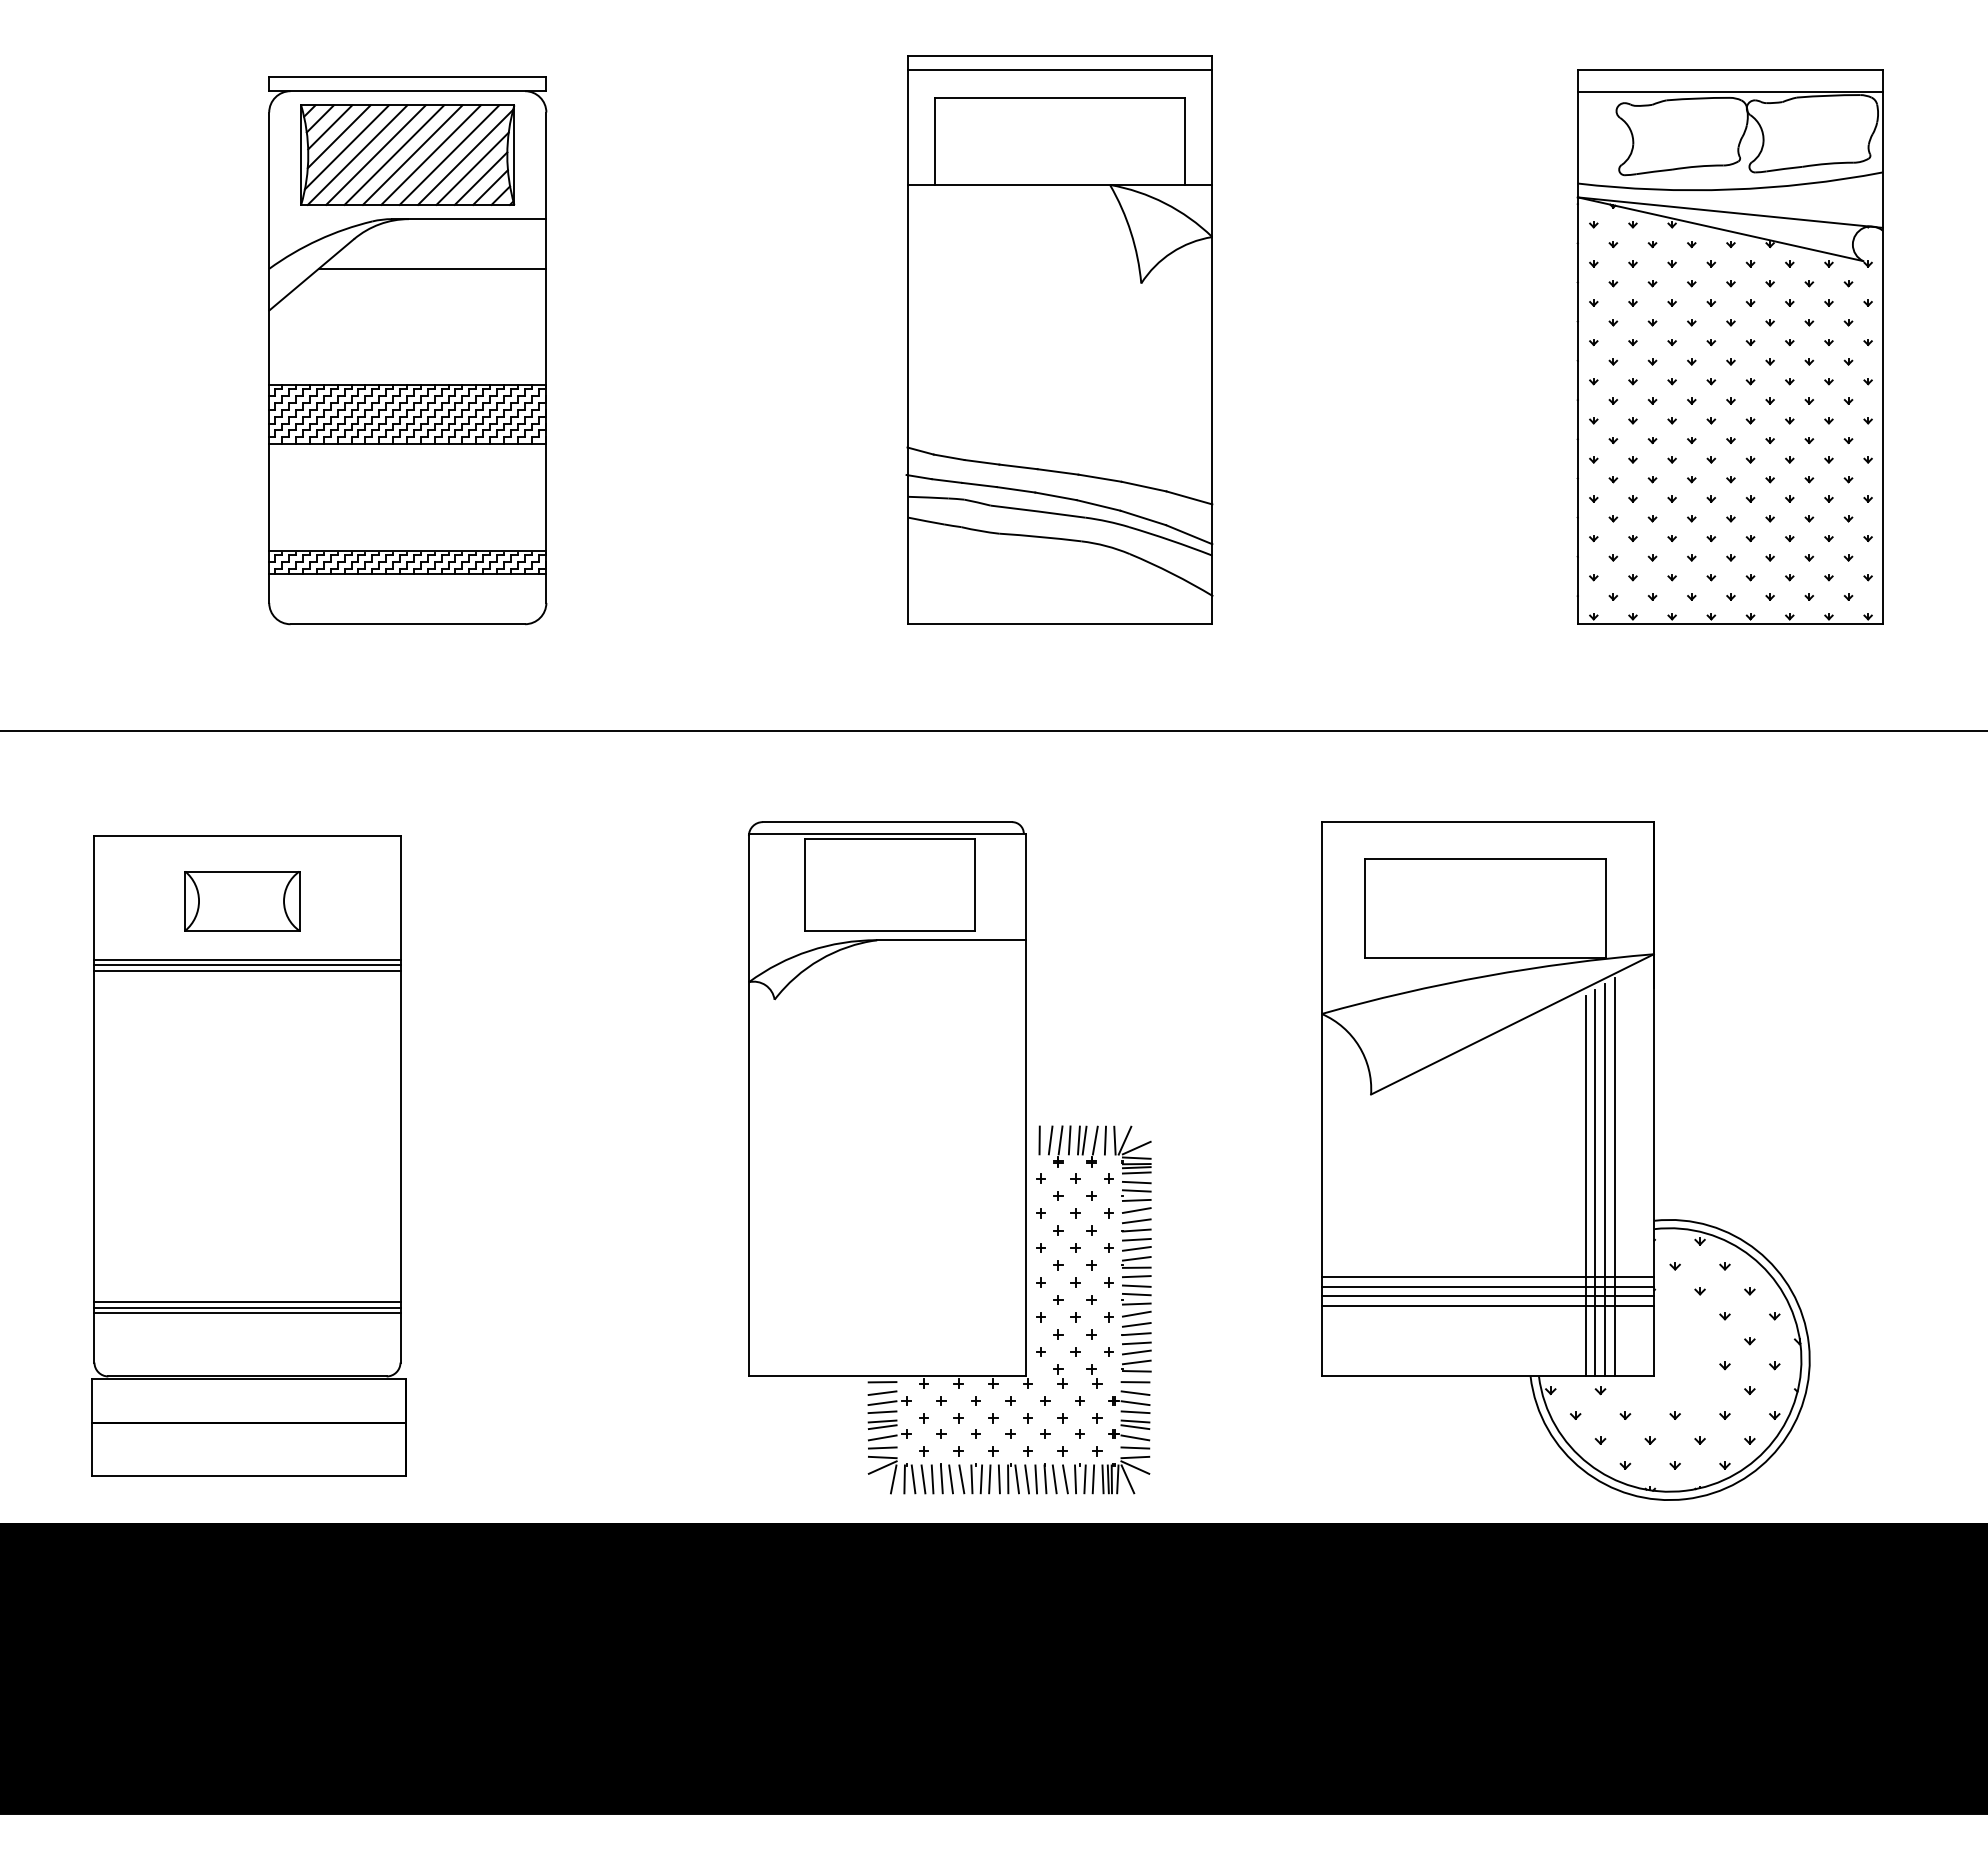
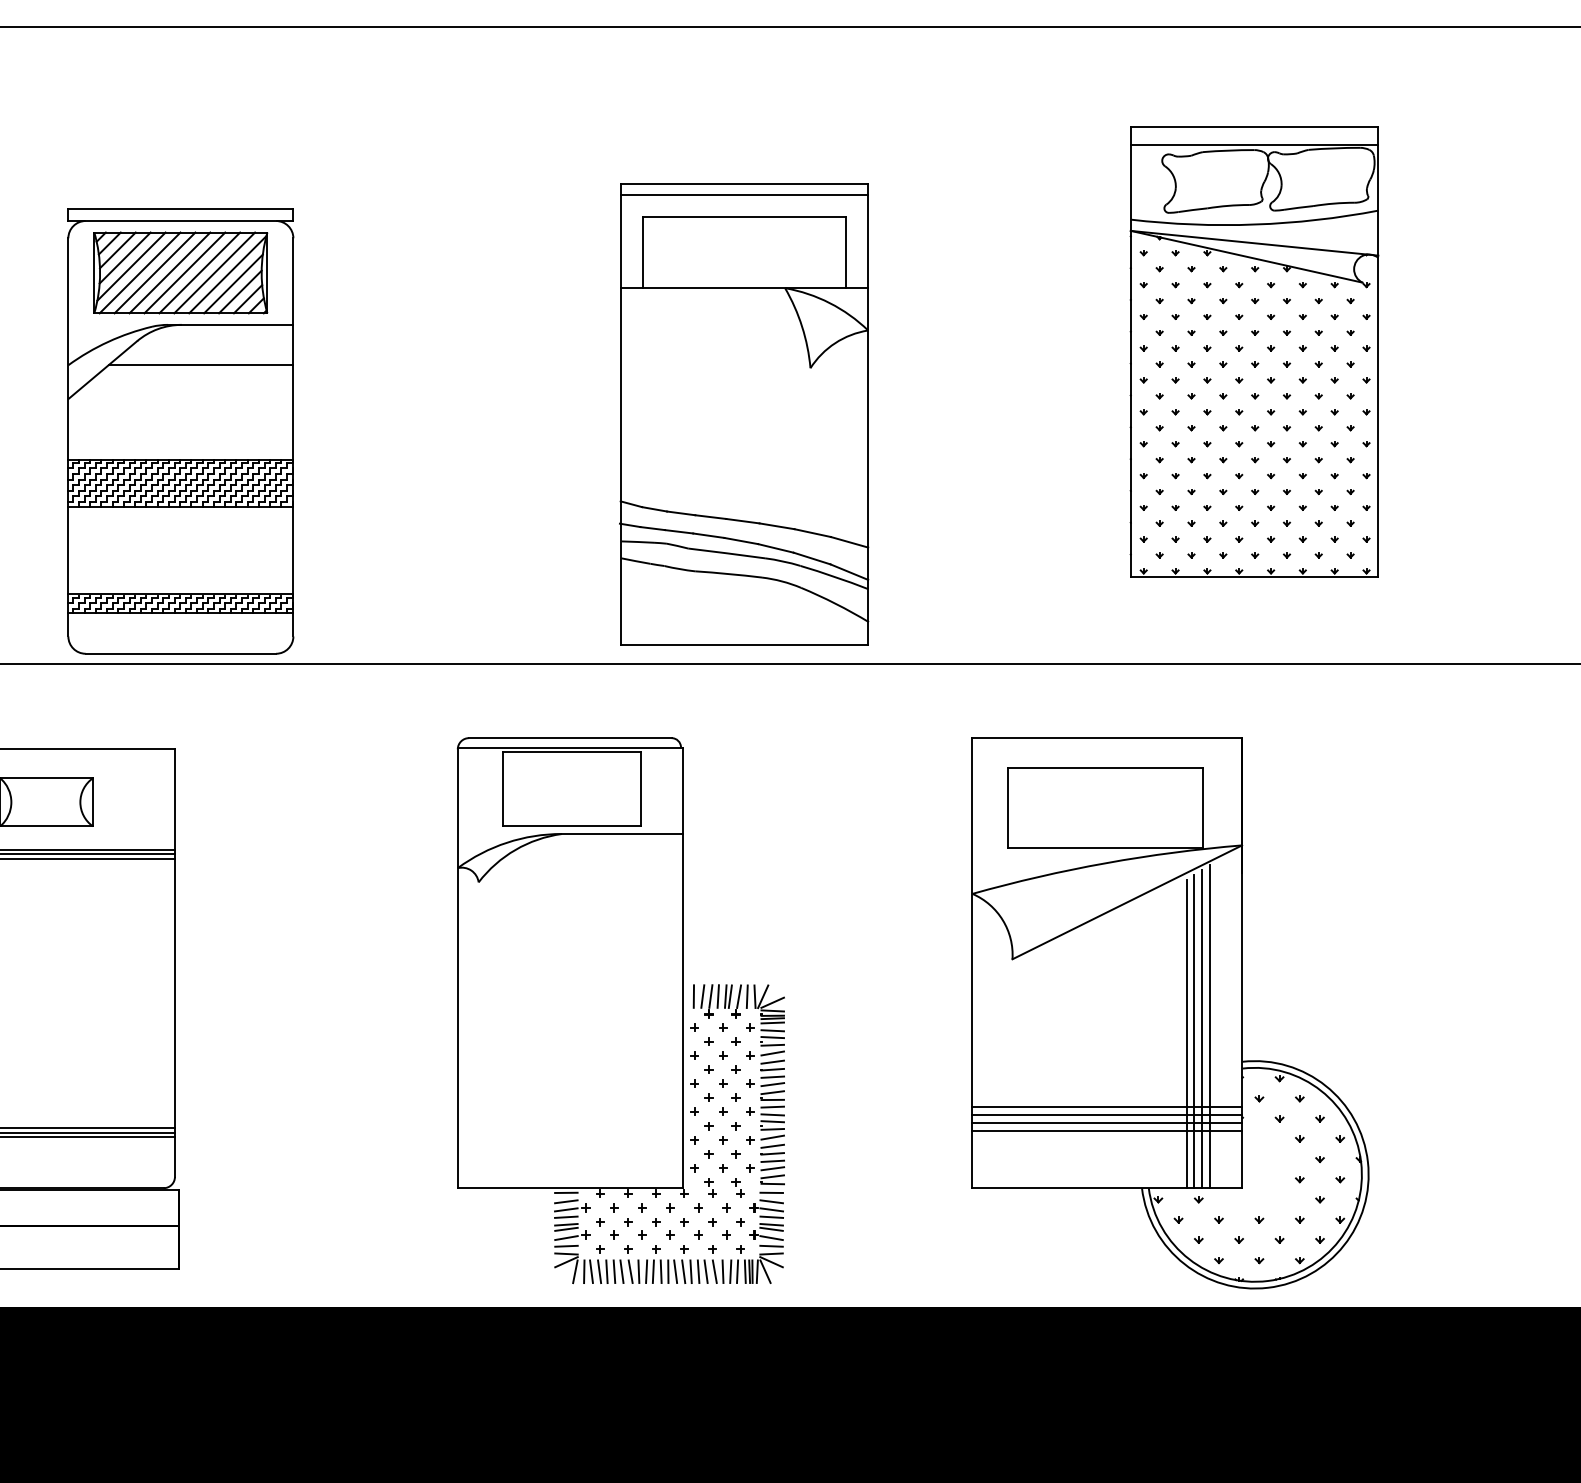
part: (1059, 339) -> (744, 413), moved
part: (407, 350) -> (180, 431), moved
part: (1565, 1160) -> (1170, 1012), moved

